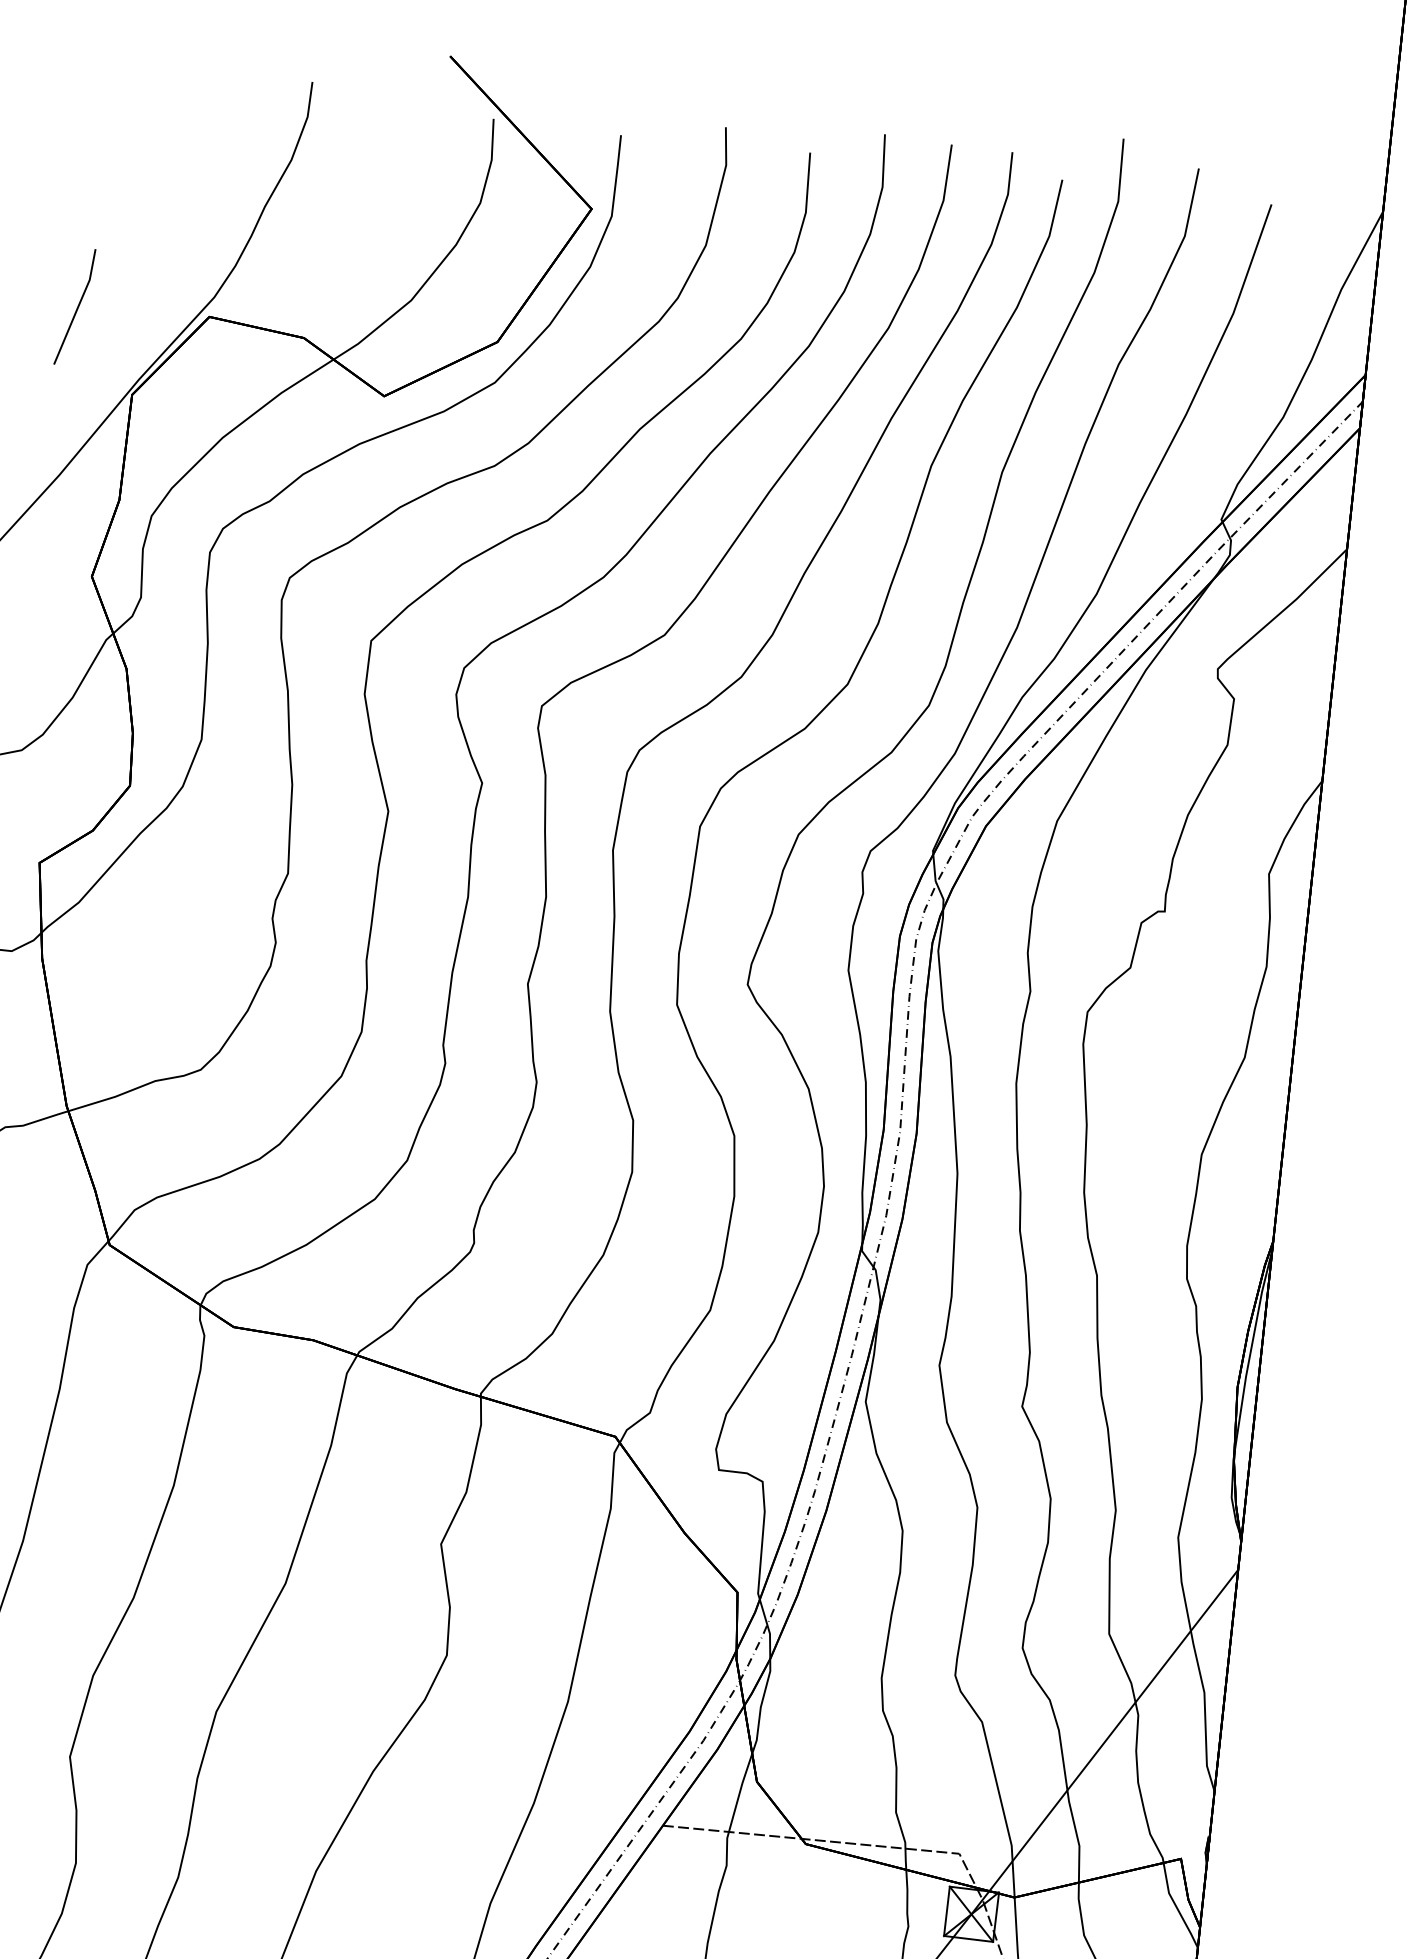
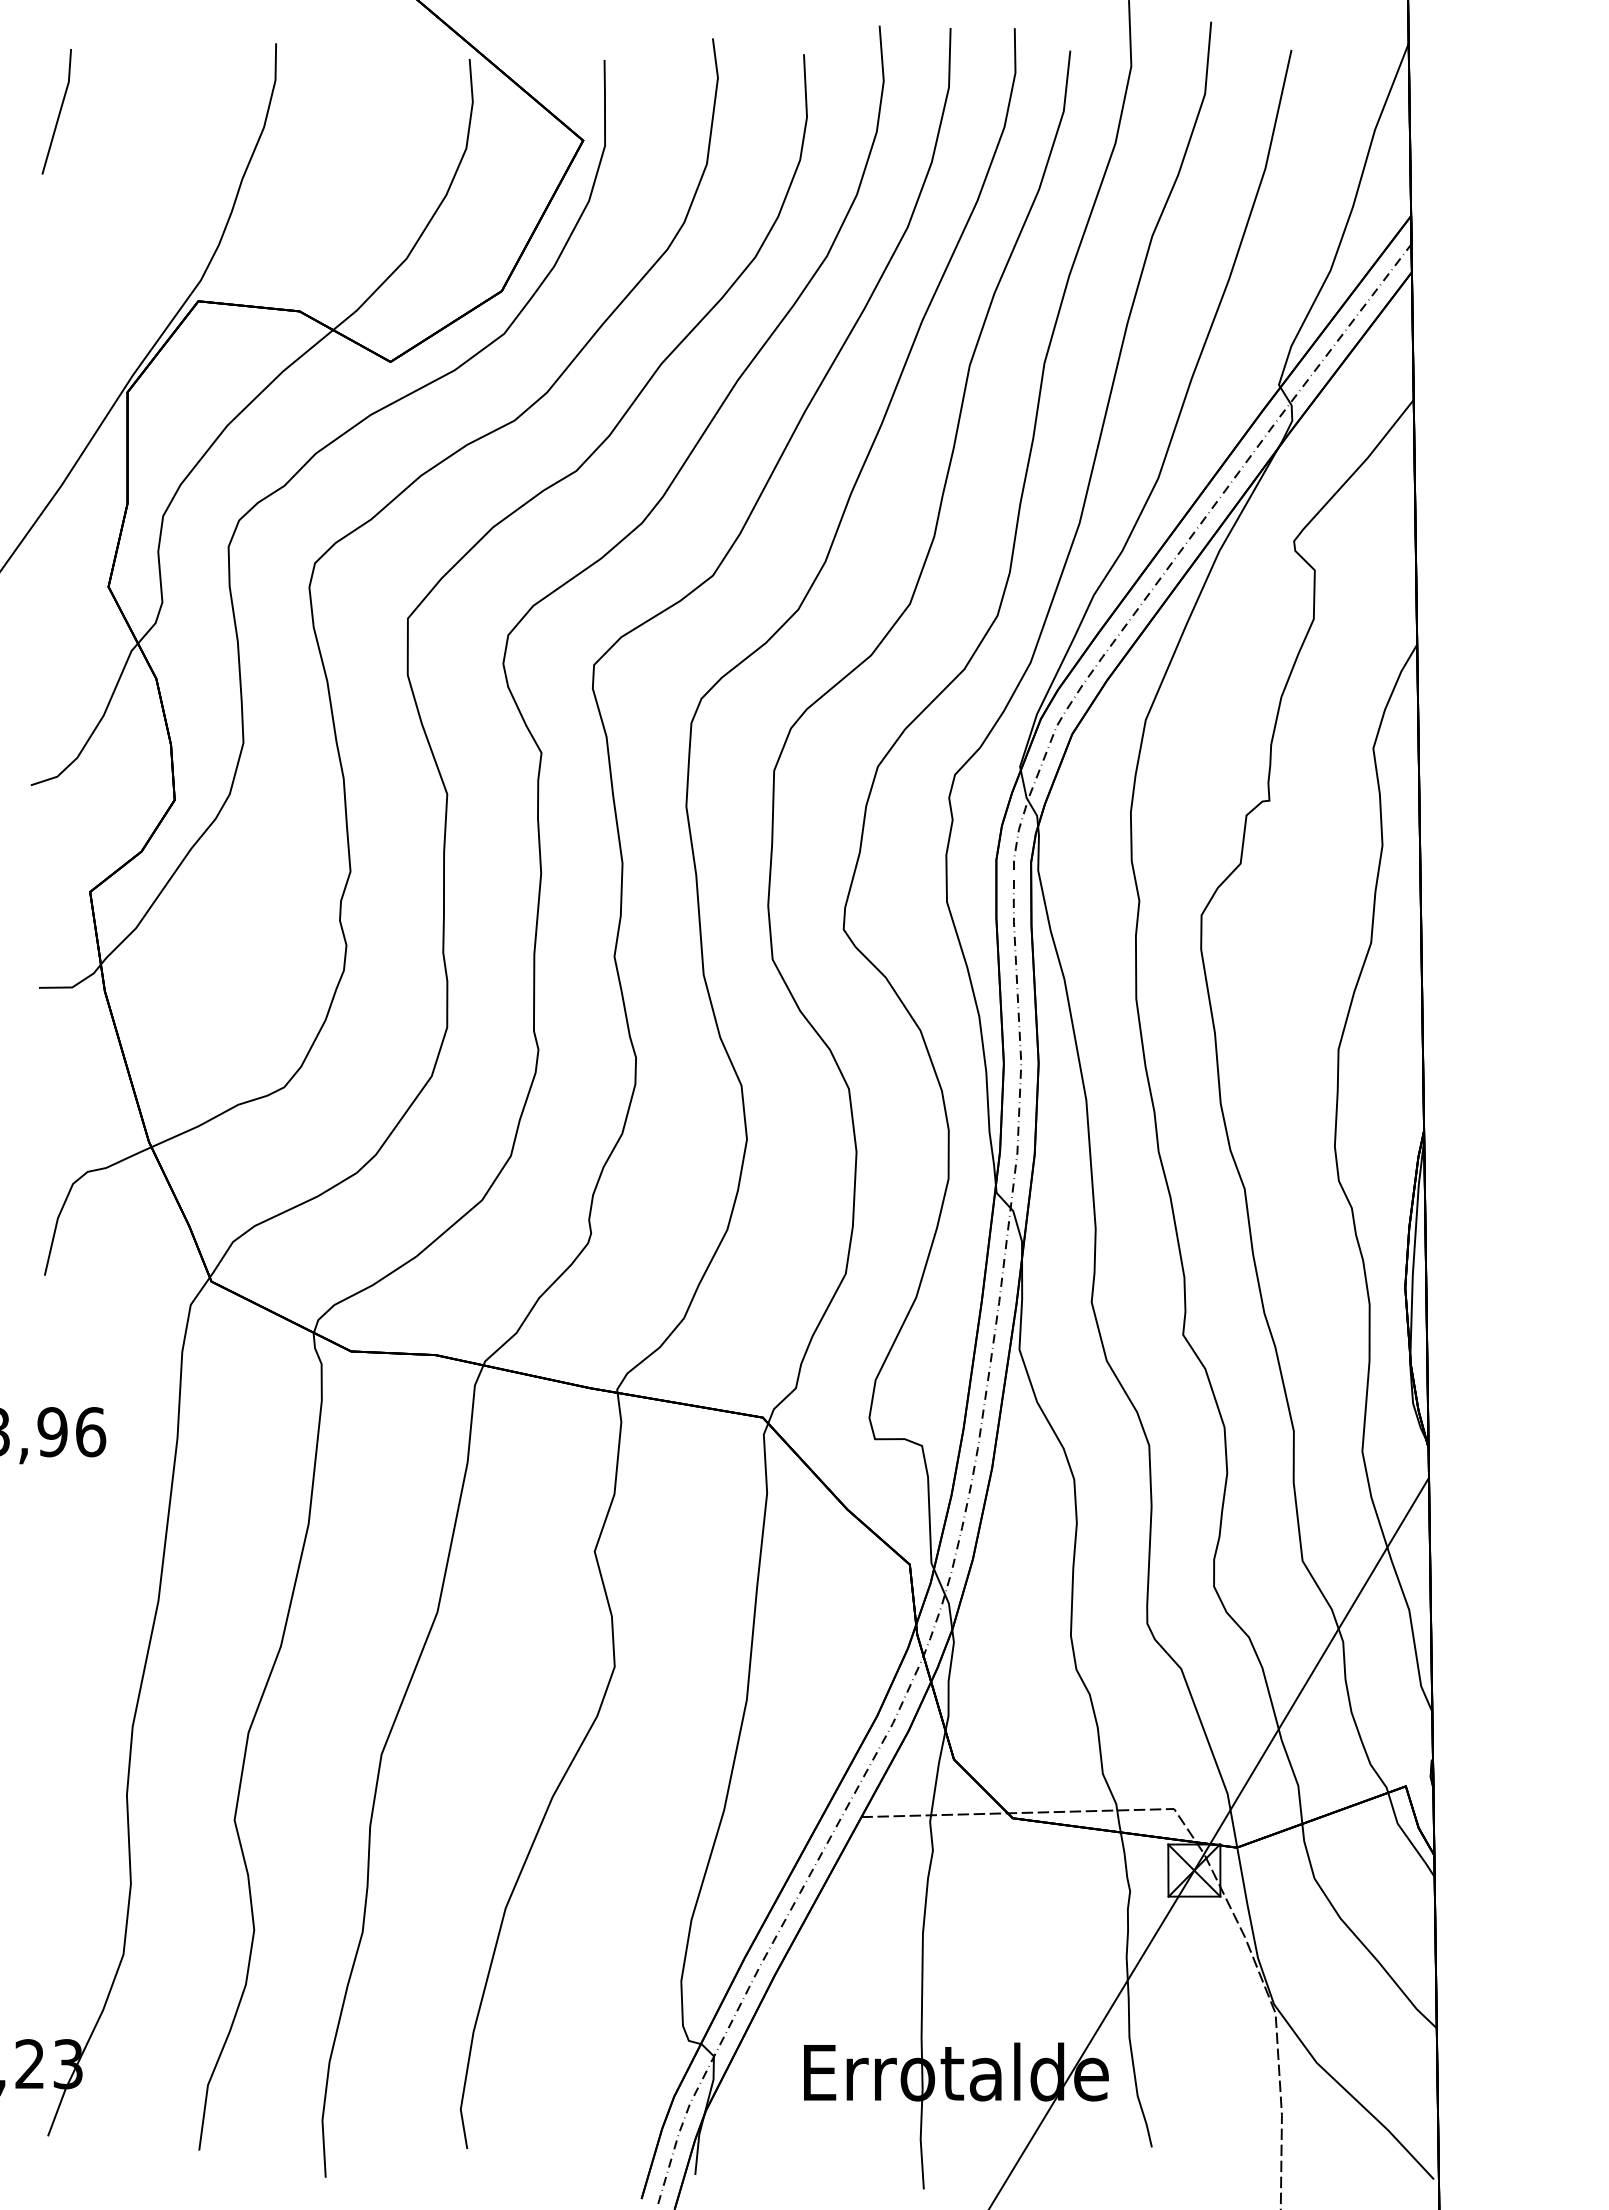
line: (76, 308) -> (58, 113), moved

